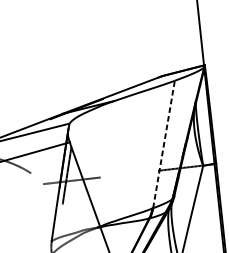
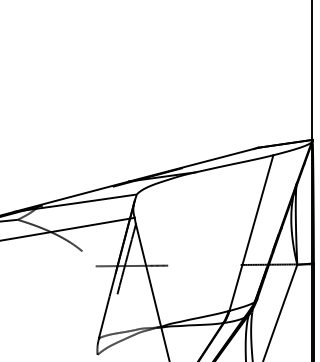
line: (164, 144) -> (251, 233), dashed -> solid

